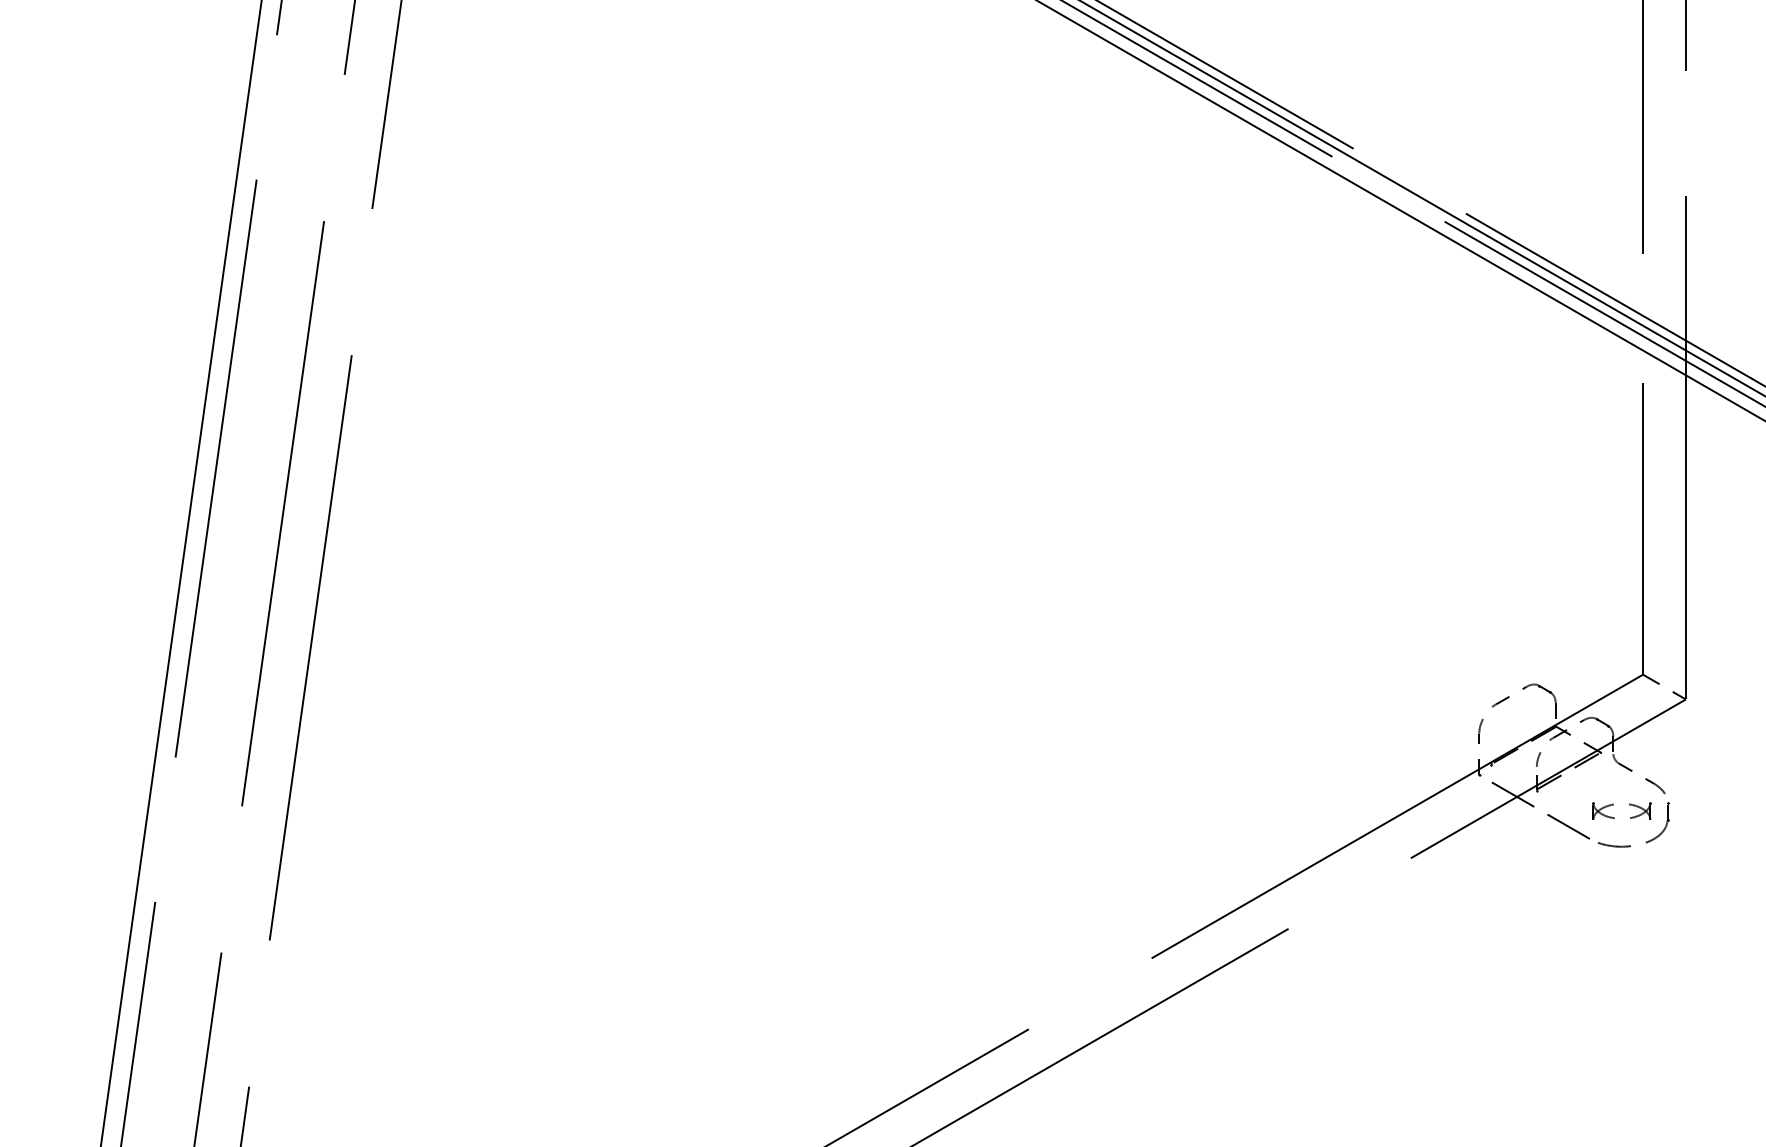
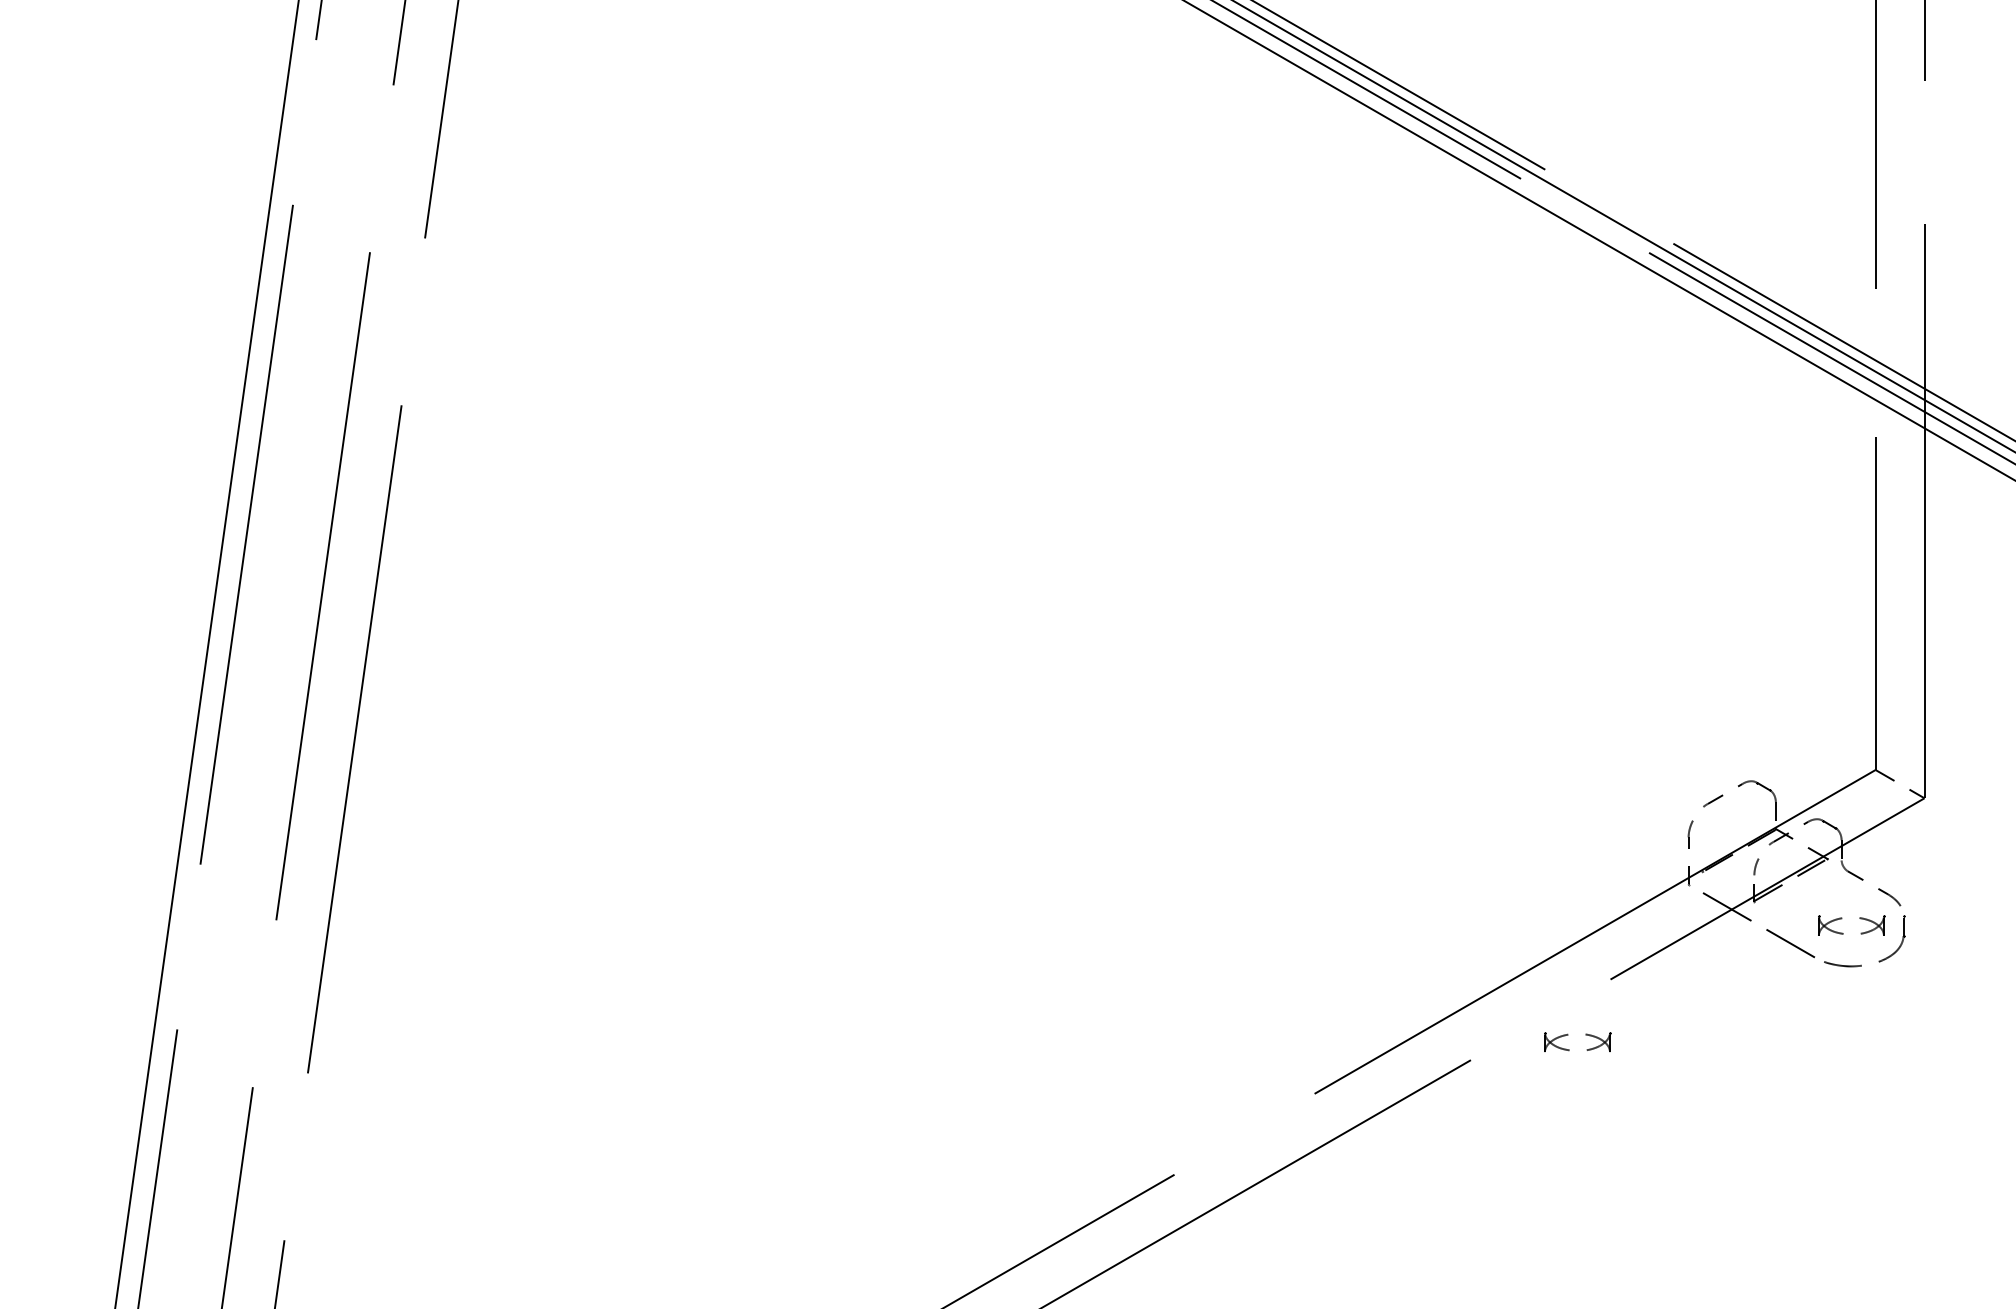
part: (1373, 907) -> (1567, 1035), added

